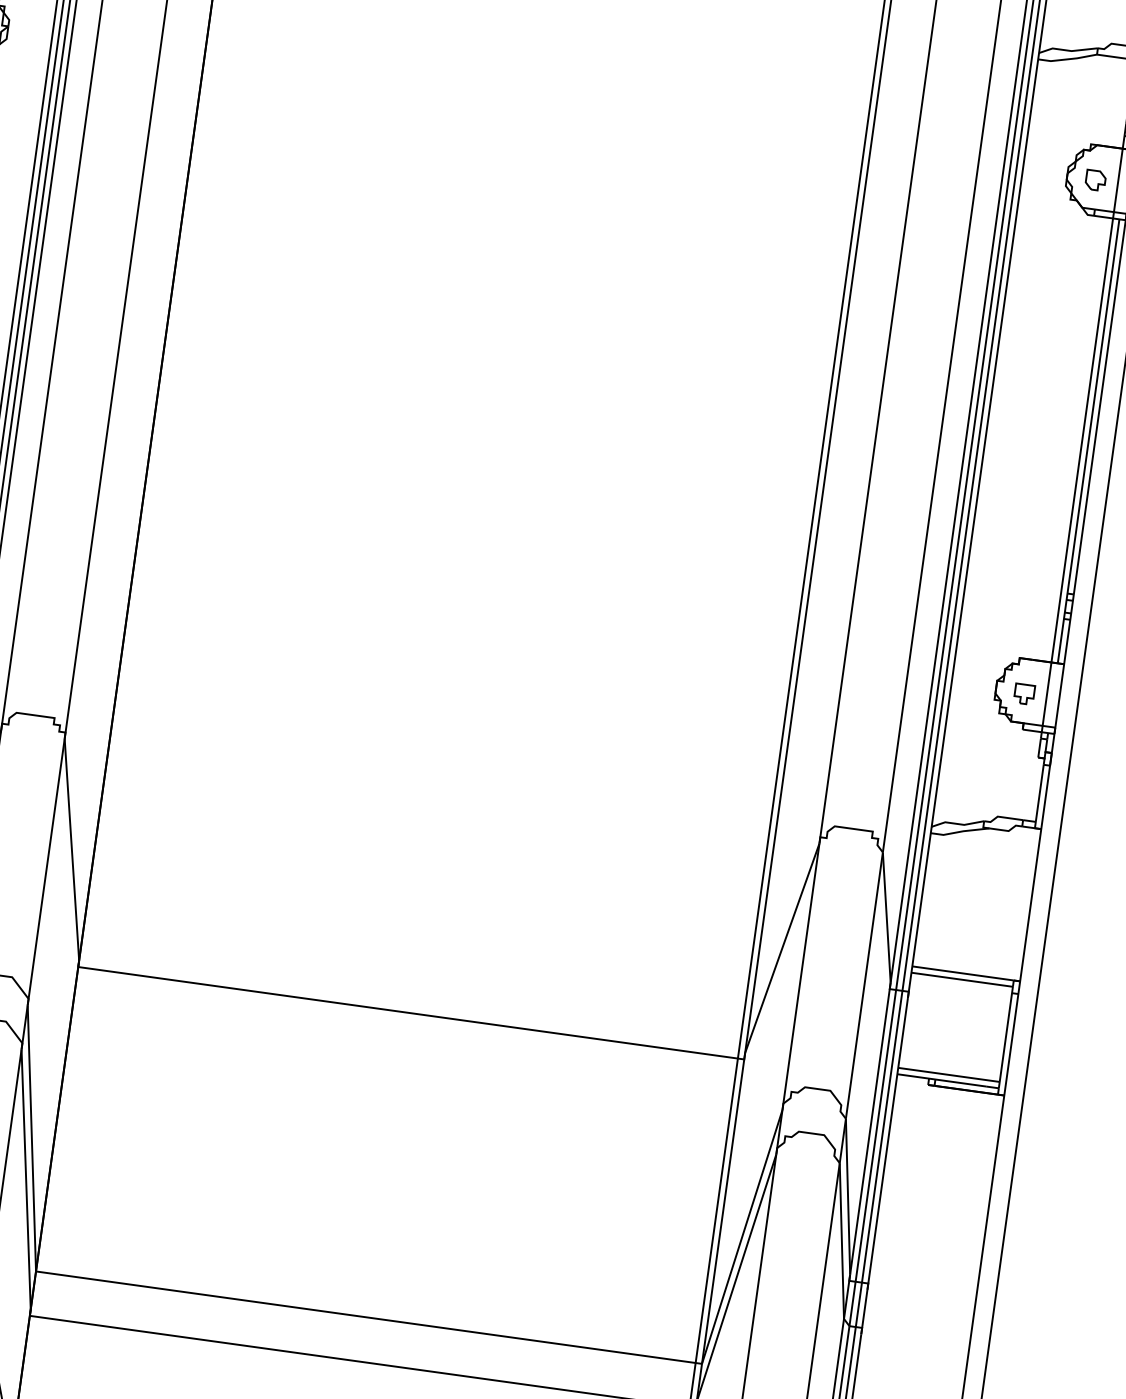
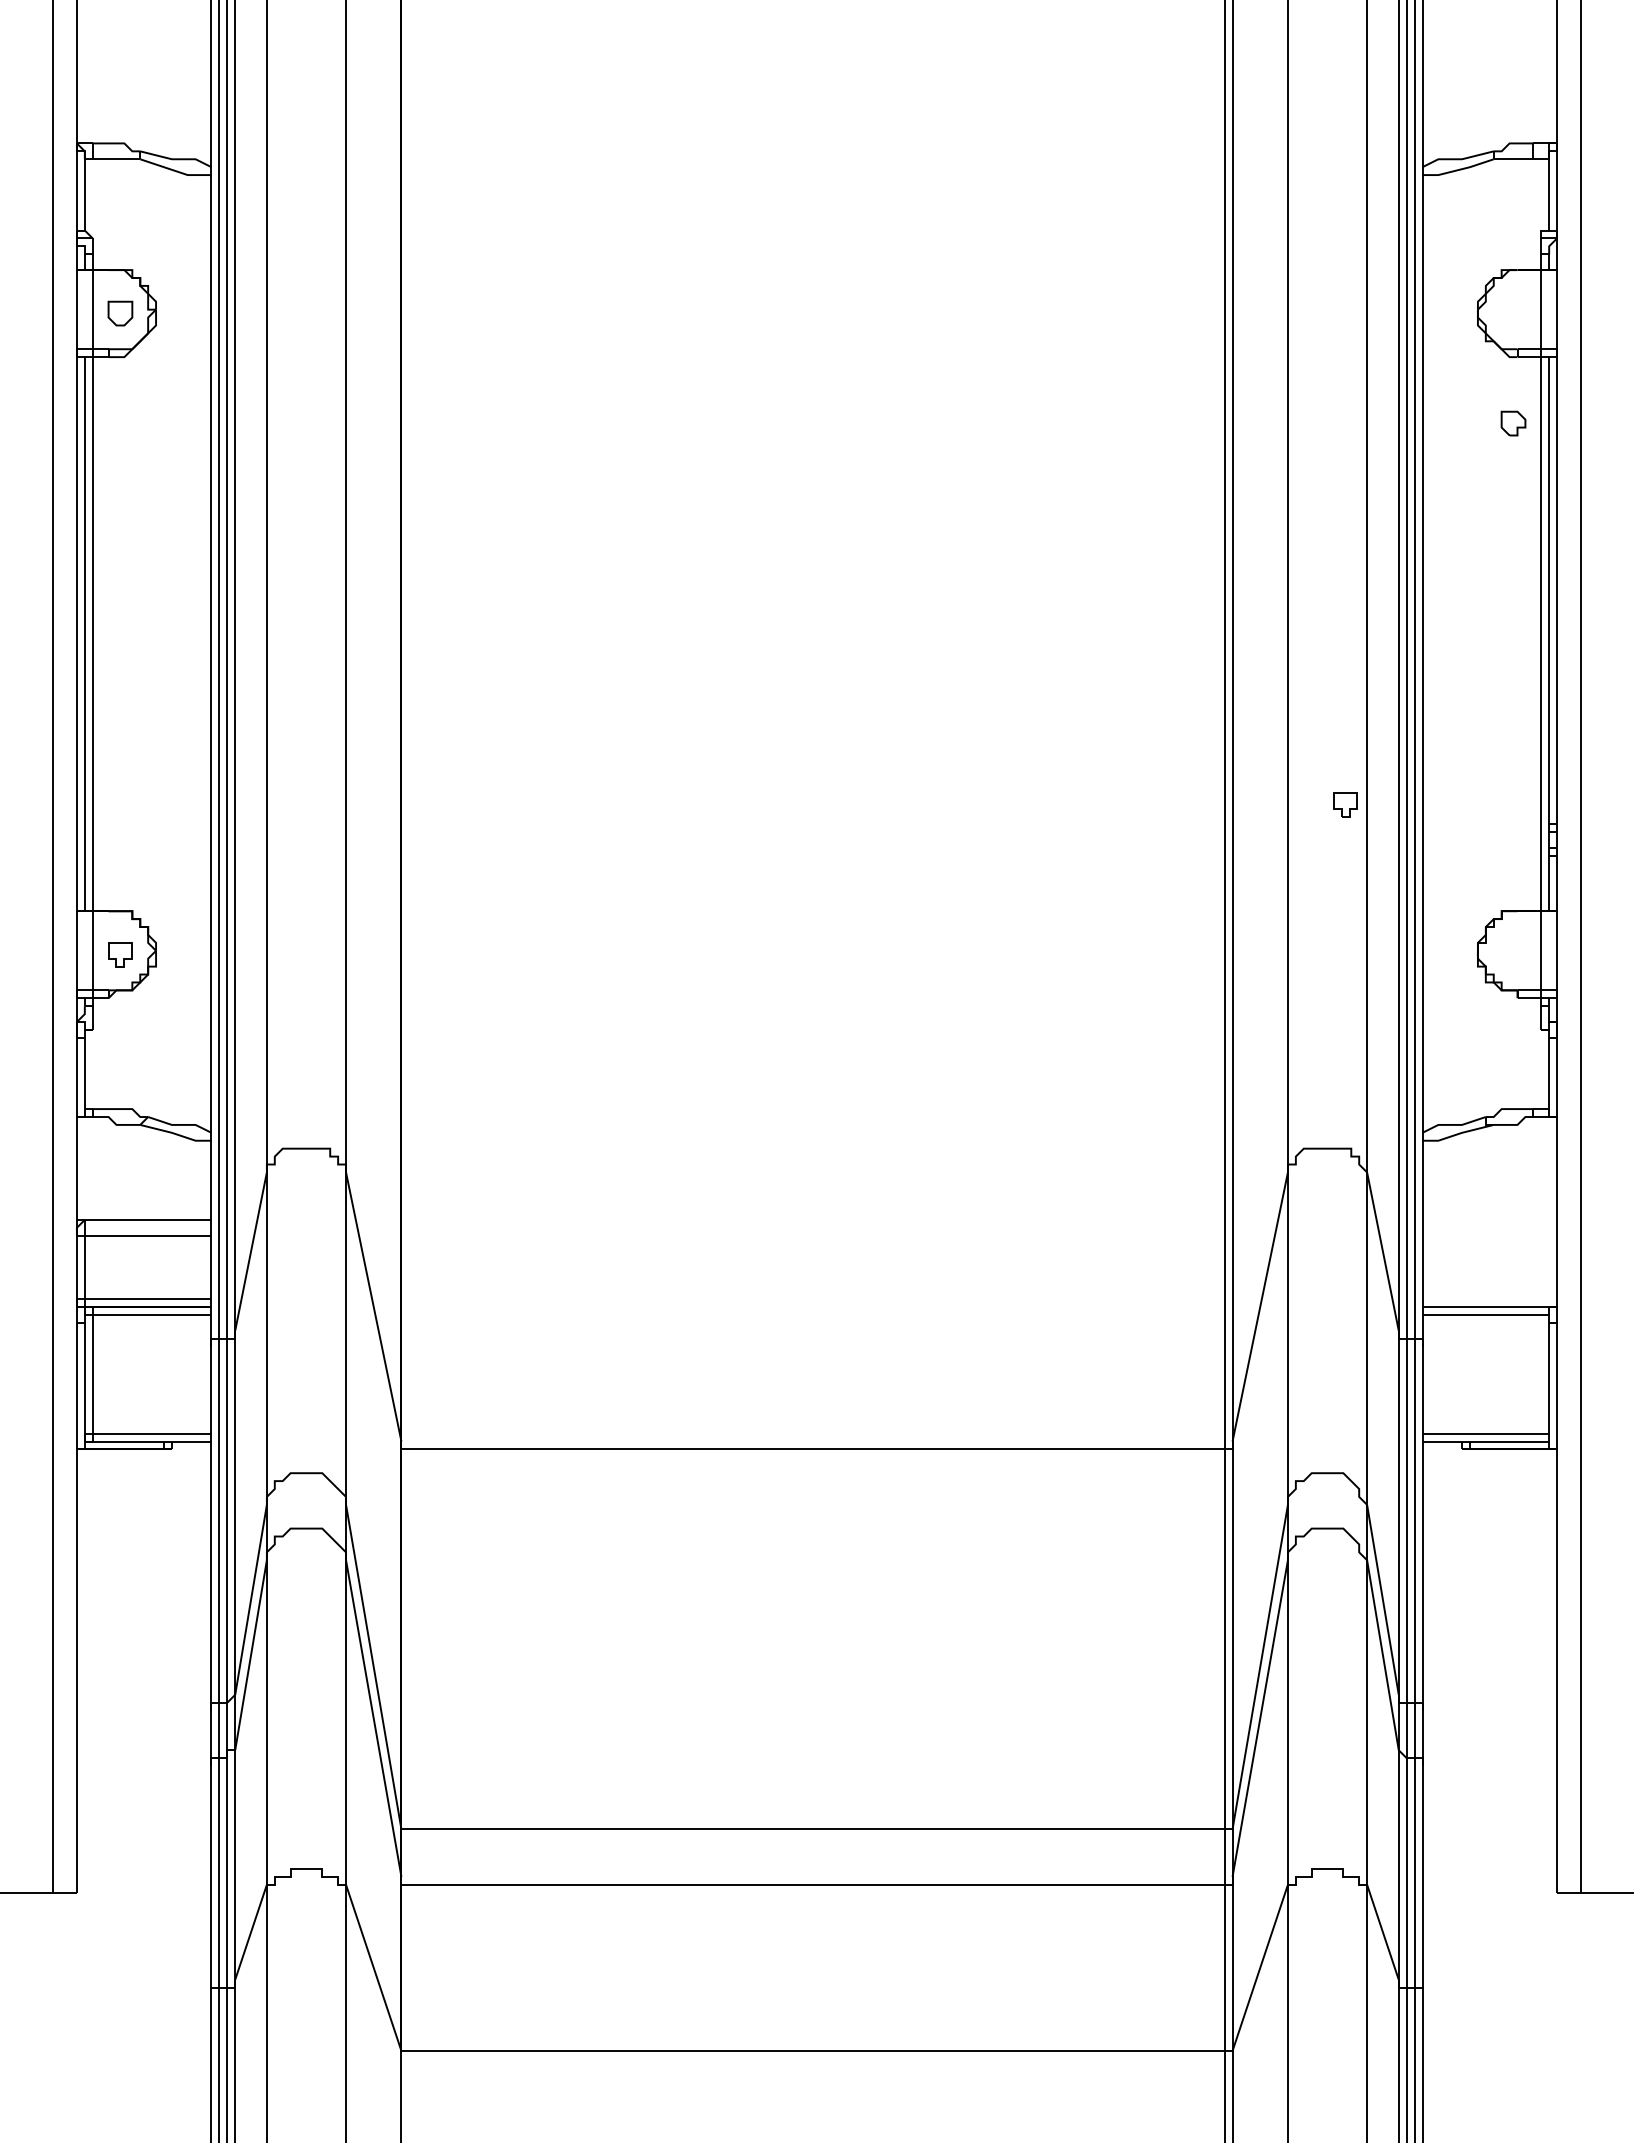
part: (1095, 180) -> (1513, 423), moved
part: (1024, 694) -> (1345, 804), moved

